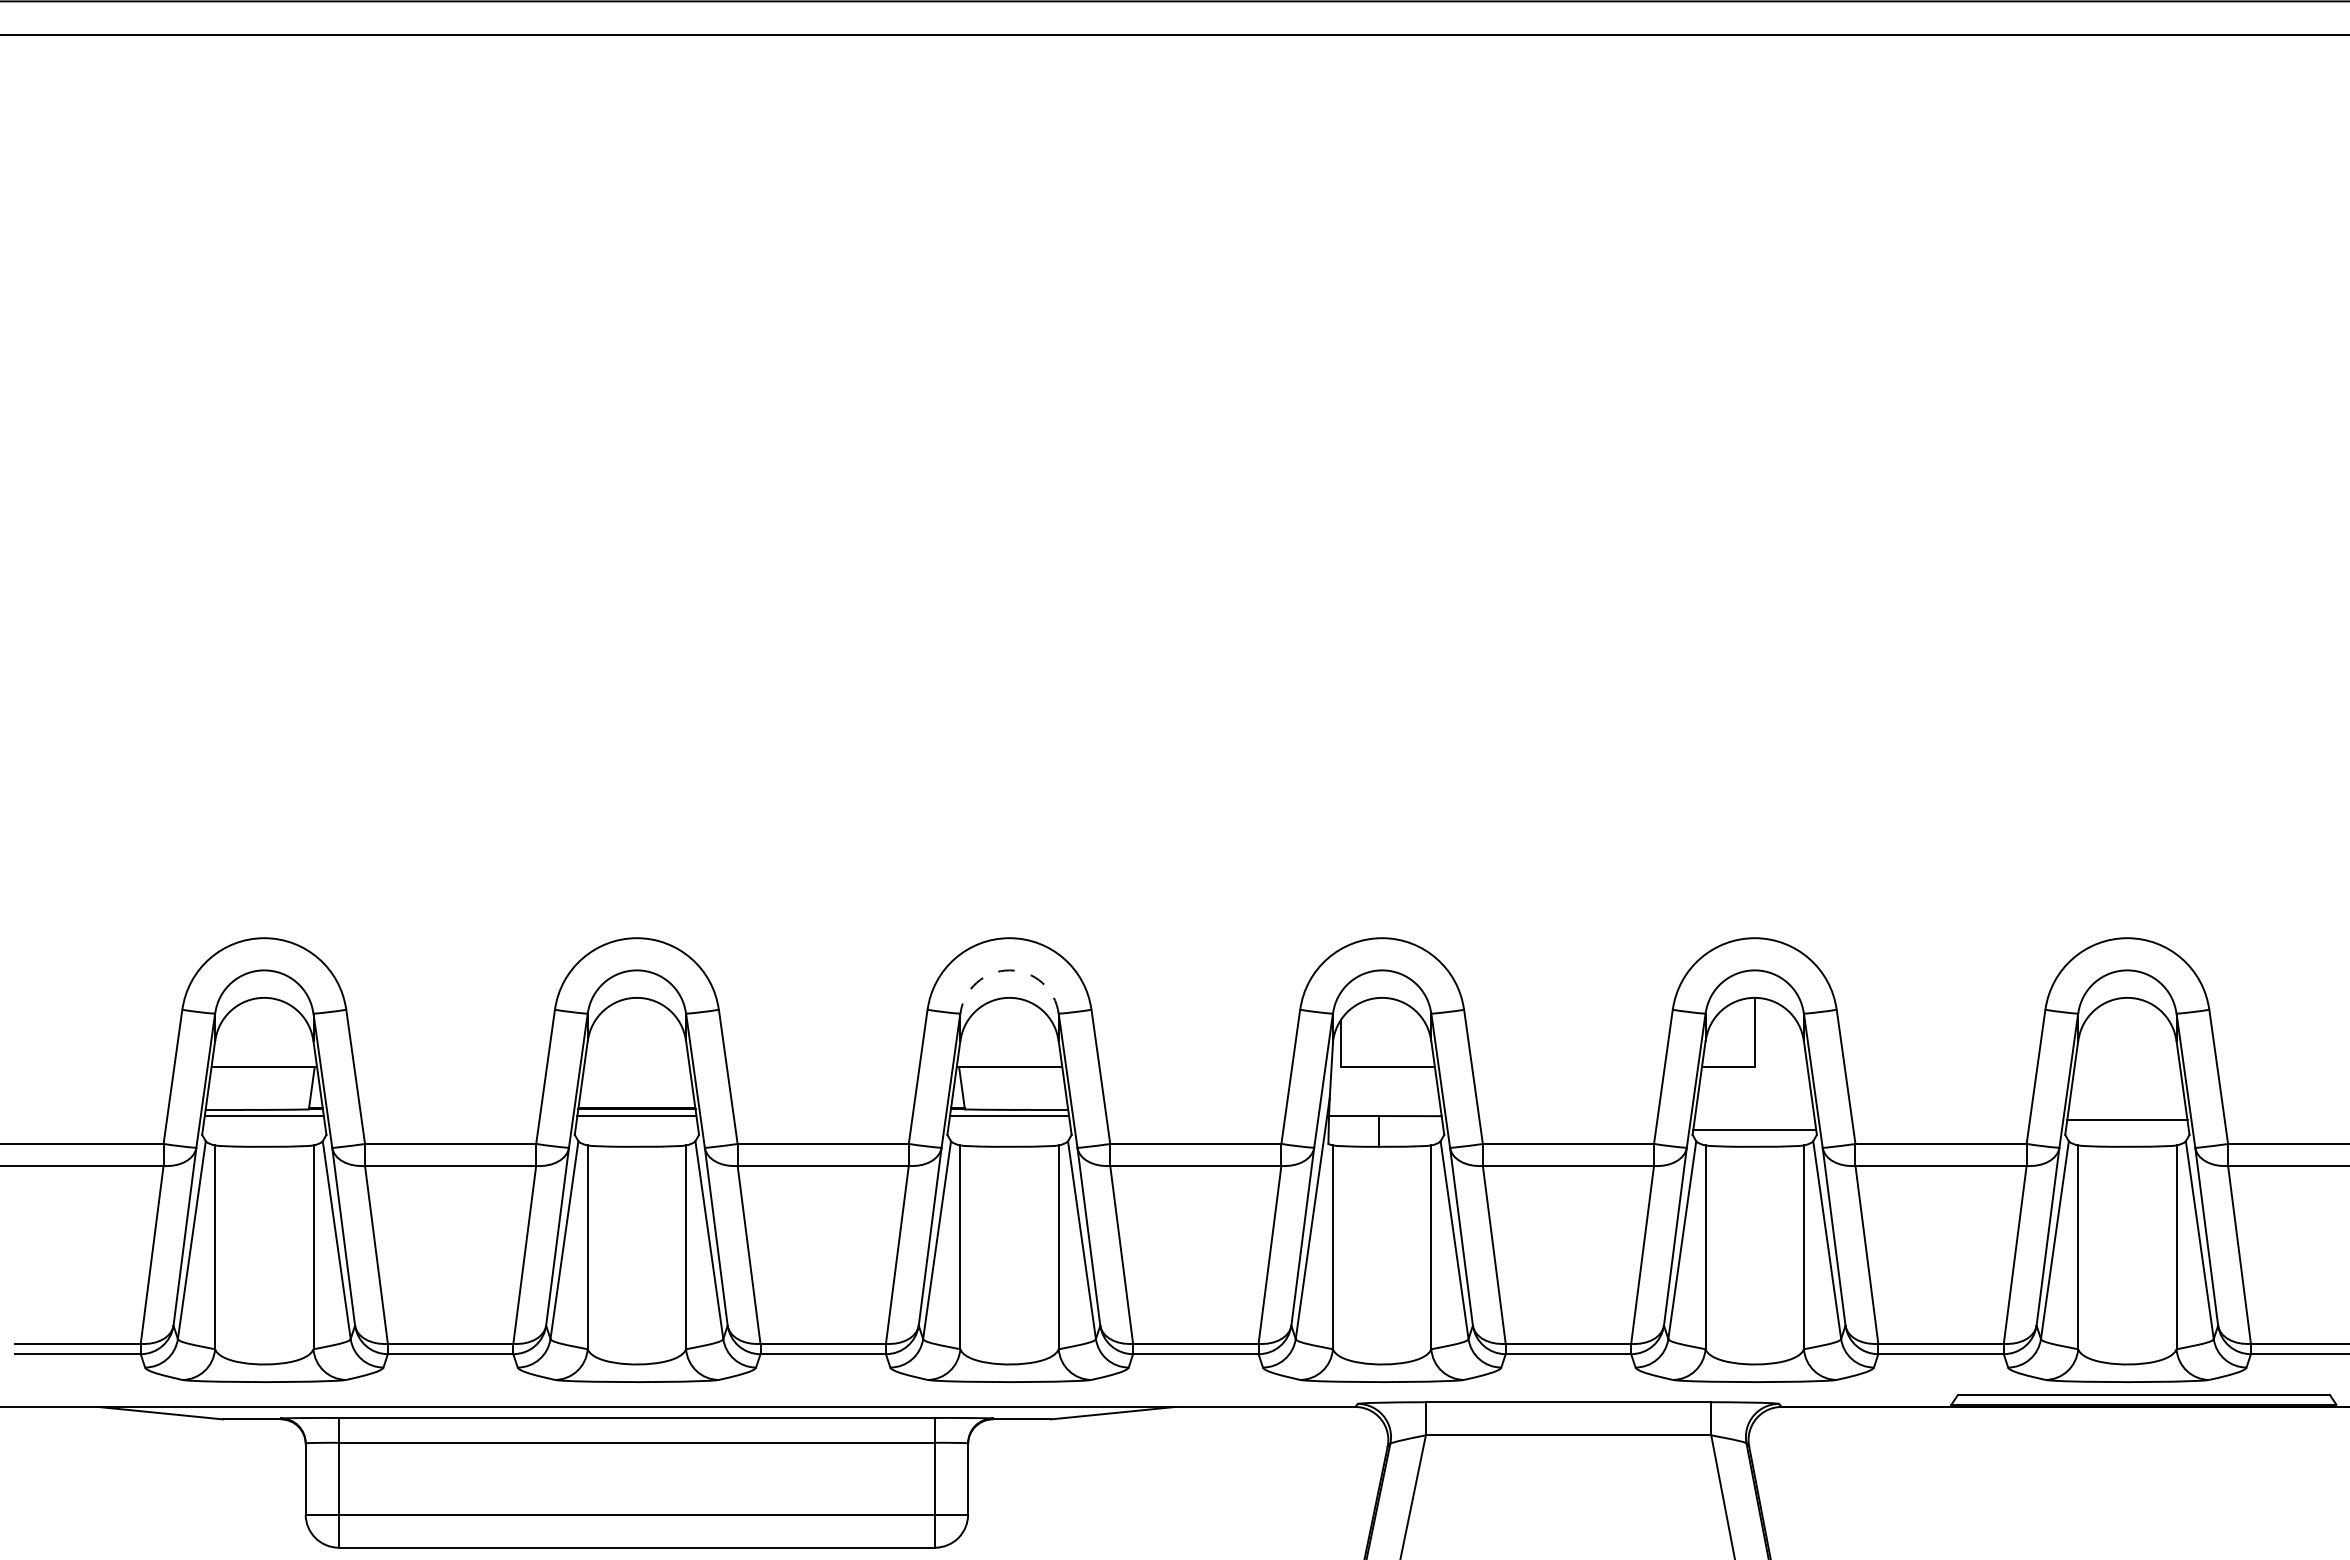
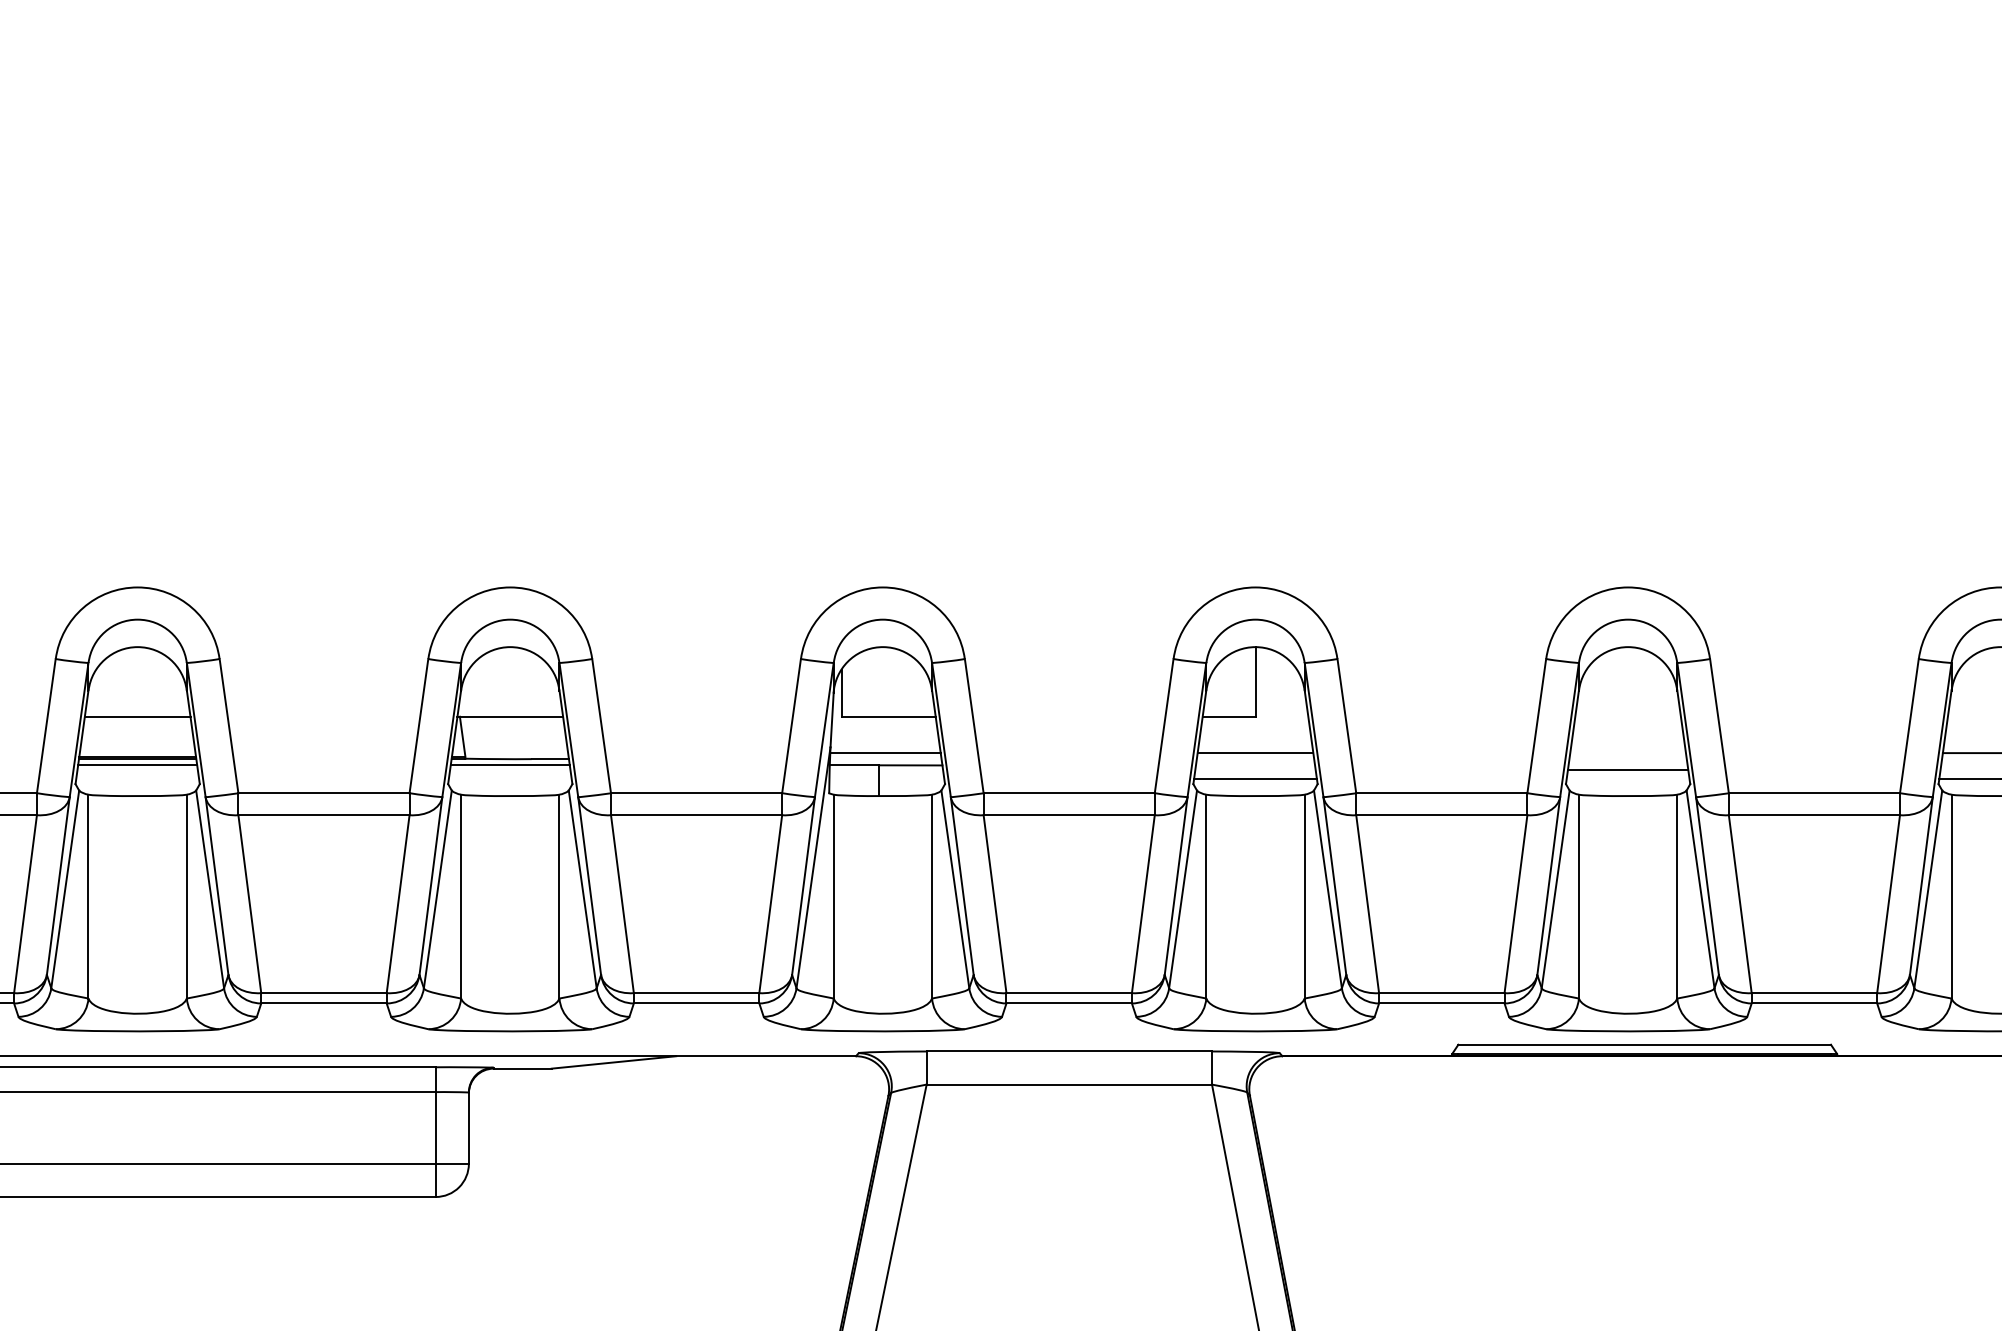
arc: (1009, 970) -> (510, 619), dashed -> solid
line: (636, 1067) -> (137, 716), added
line: (1384, 1103) -> (885, 752), added
line: (1754, 1103) -> (1255, 752), added

